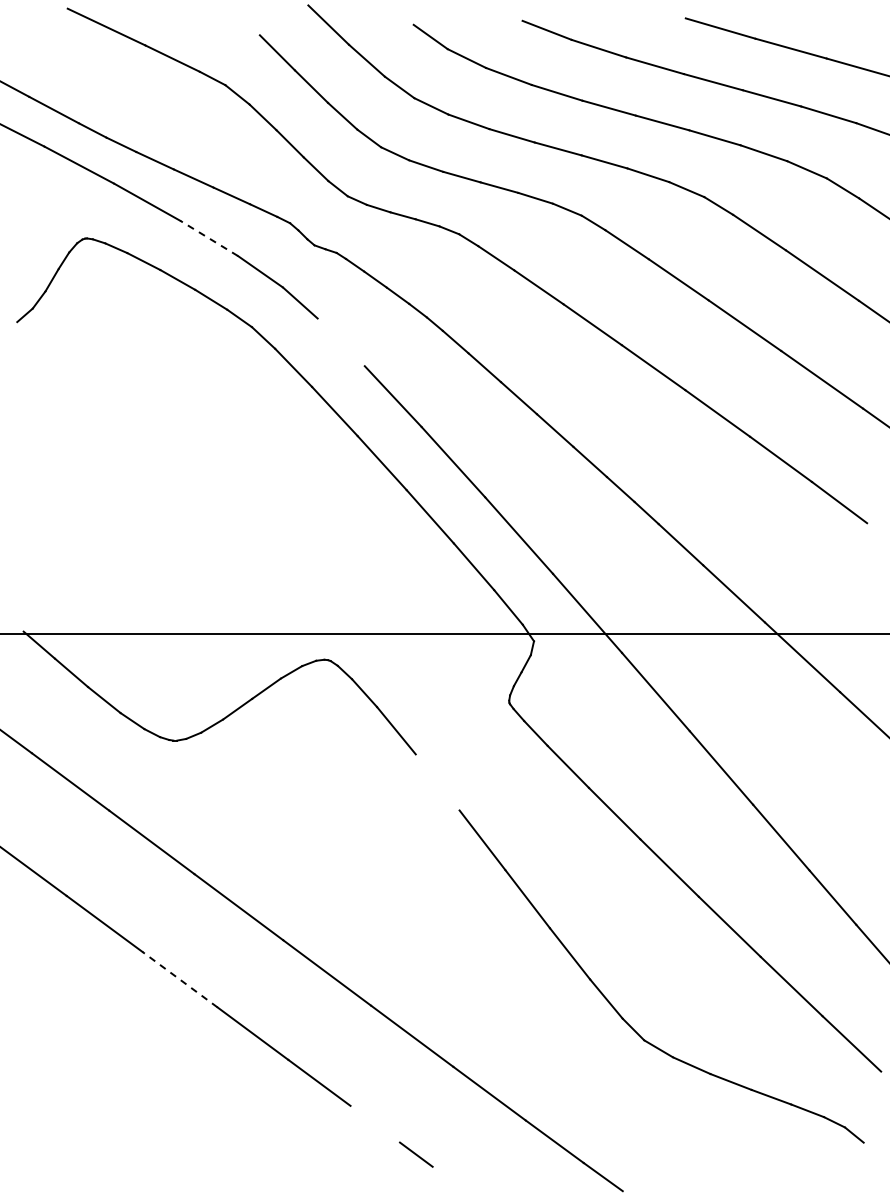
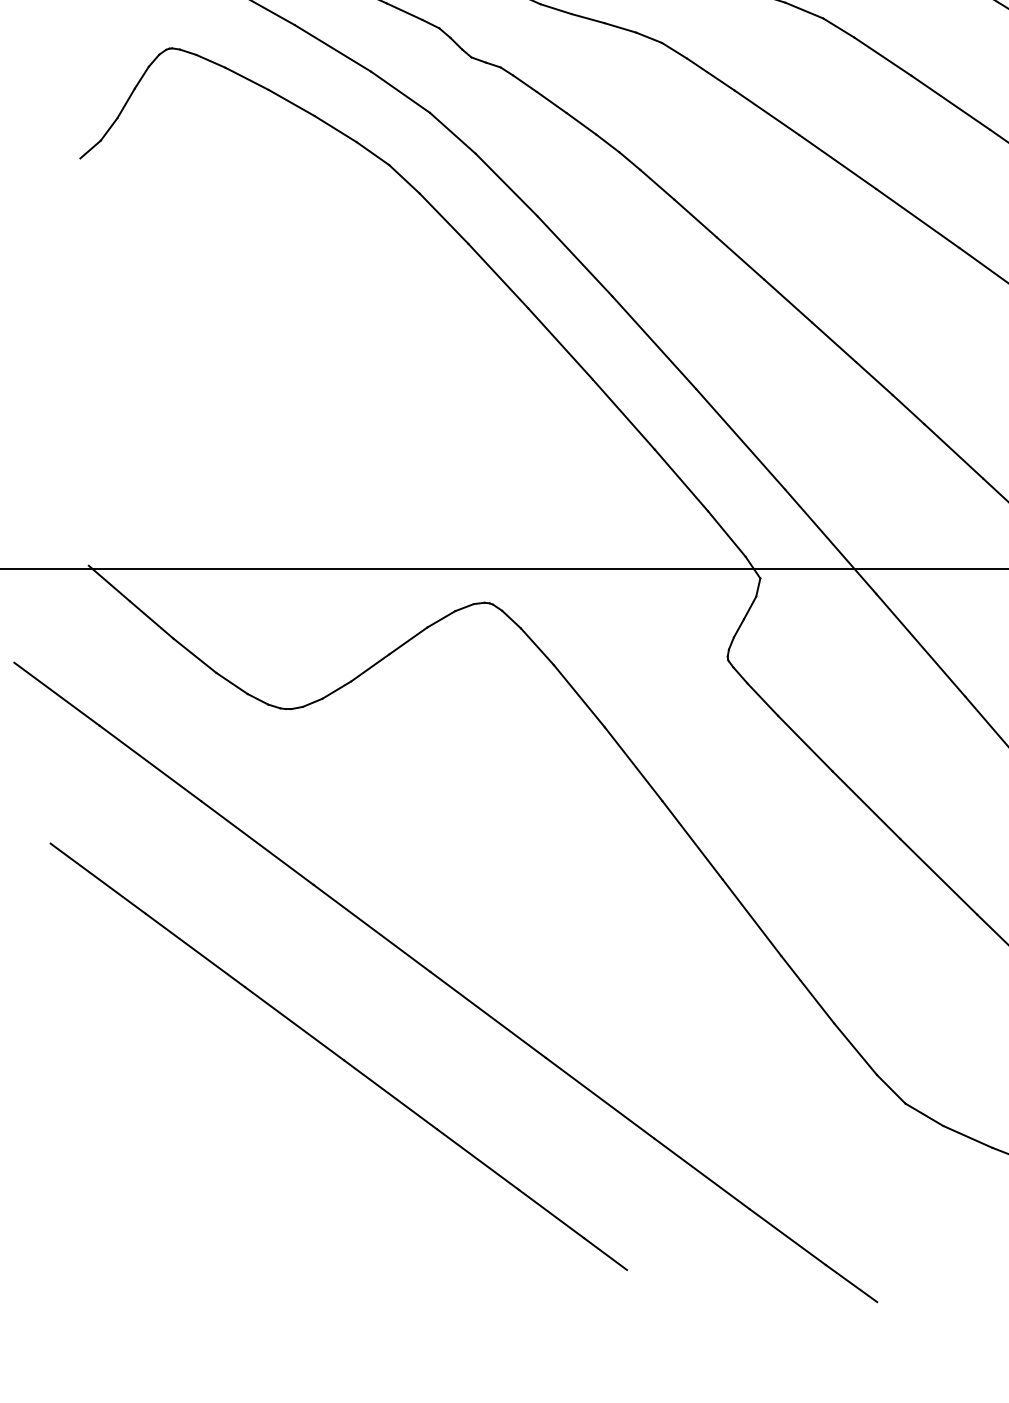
line: (209, 238) -> (333, 48), dashed -> solid
line: (340, 342) -> (505, 185), added
line: (437, 782) -> (633, 764), added
line: (180, 979) -> (295, 1023), dashed -> solid
line: (375, 1123) -> (551, 1213), added

